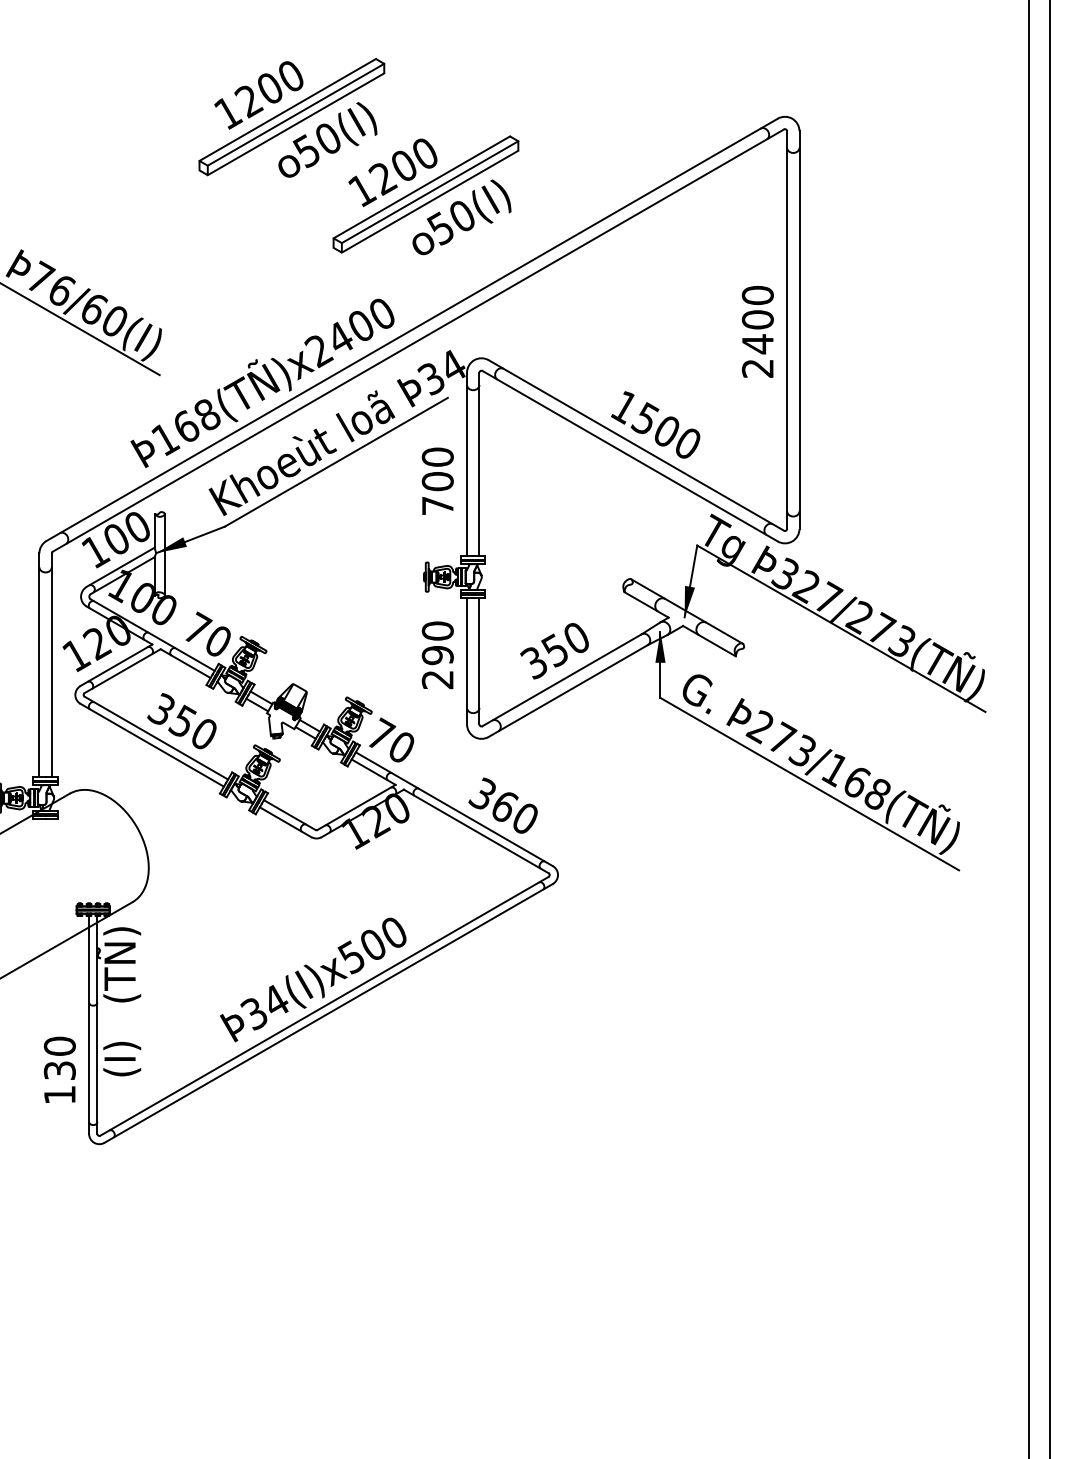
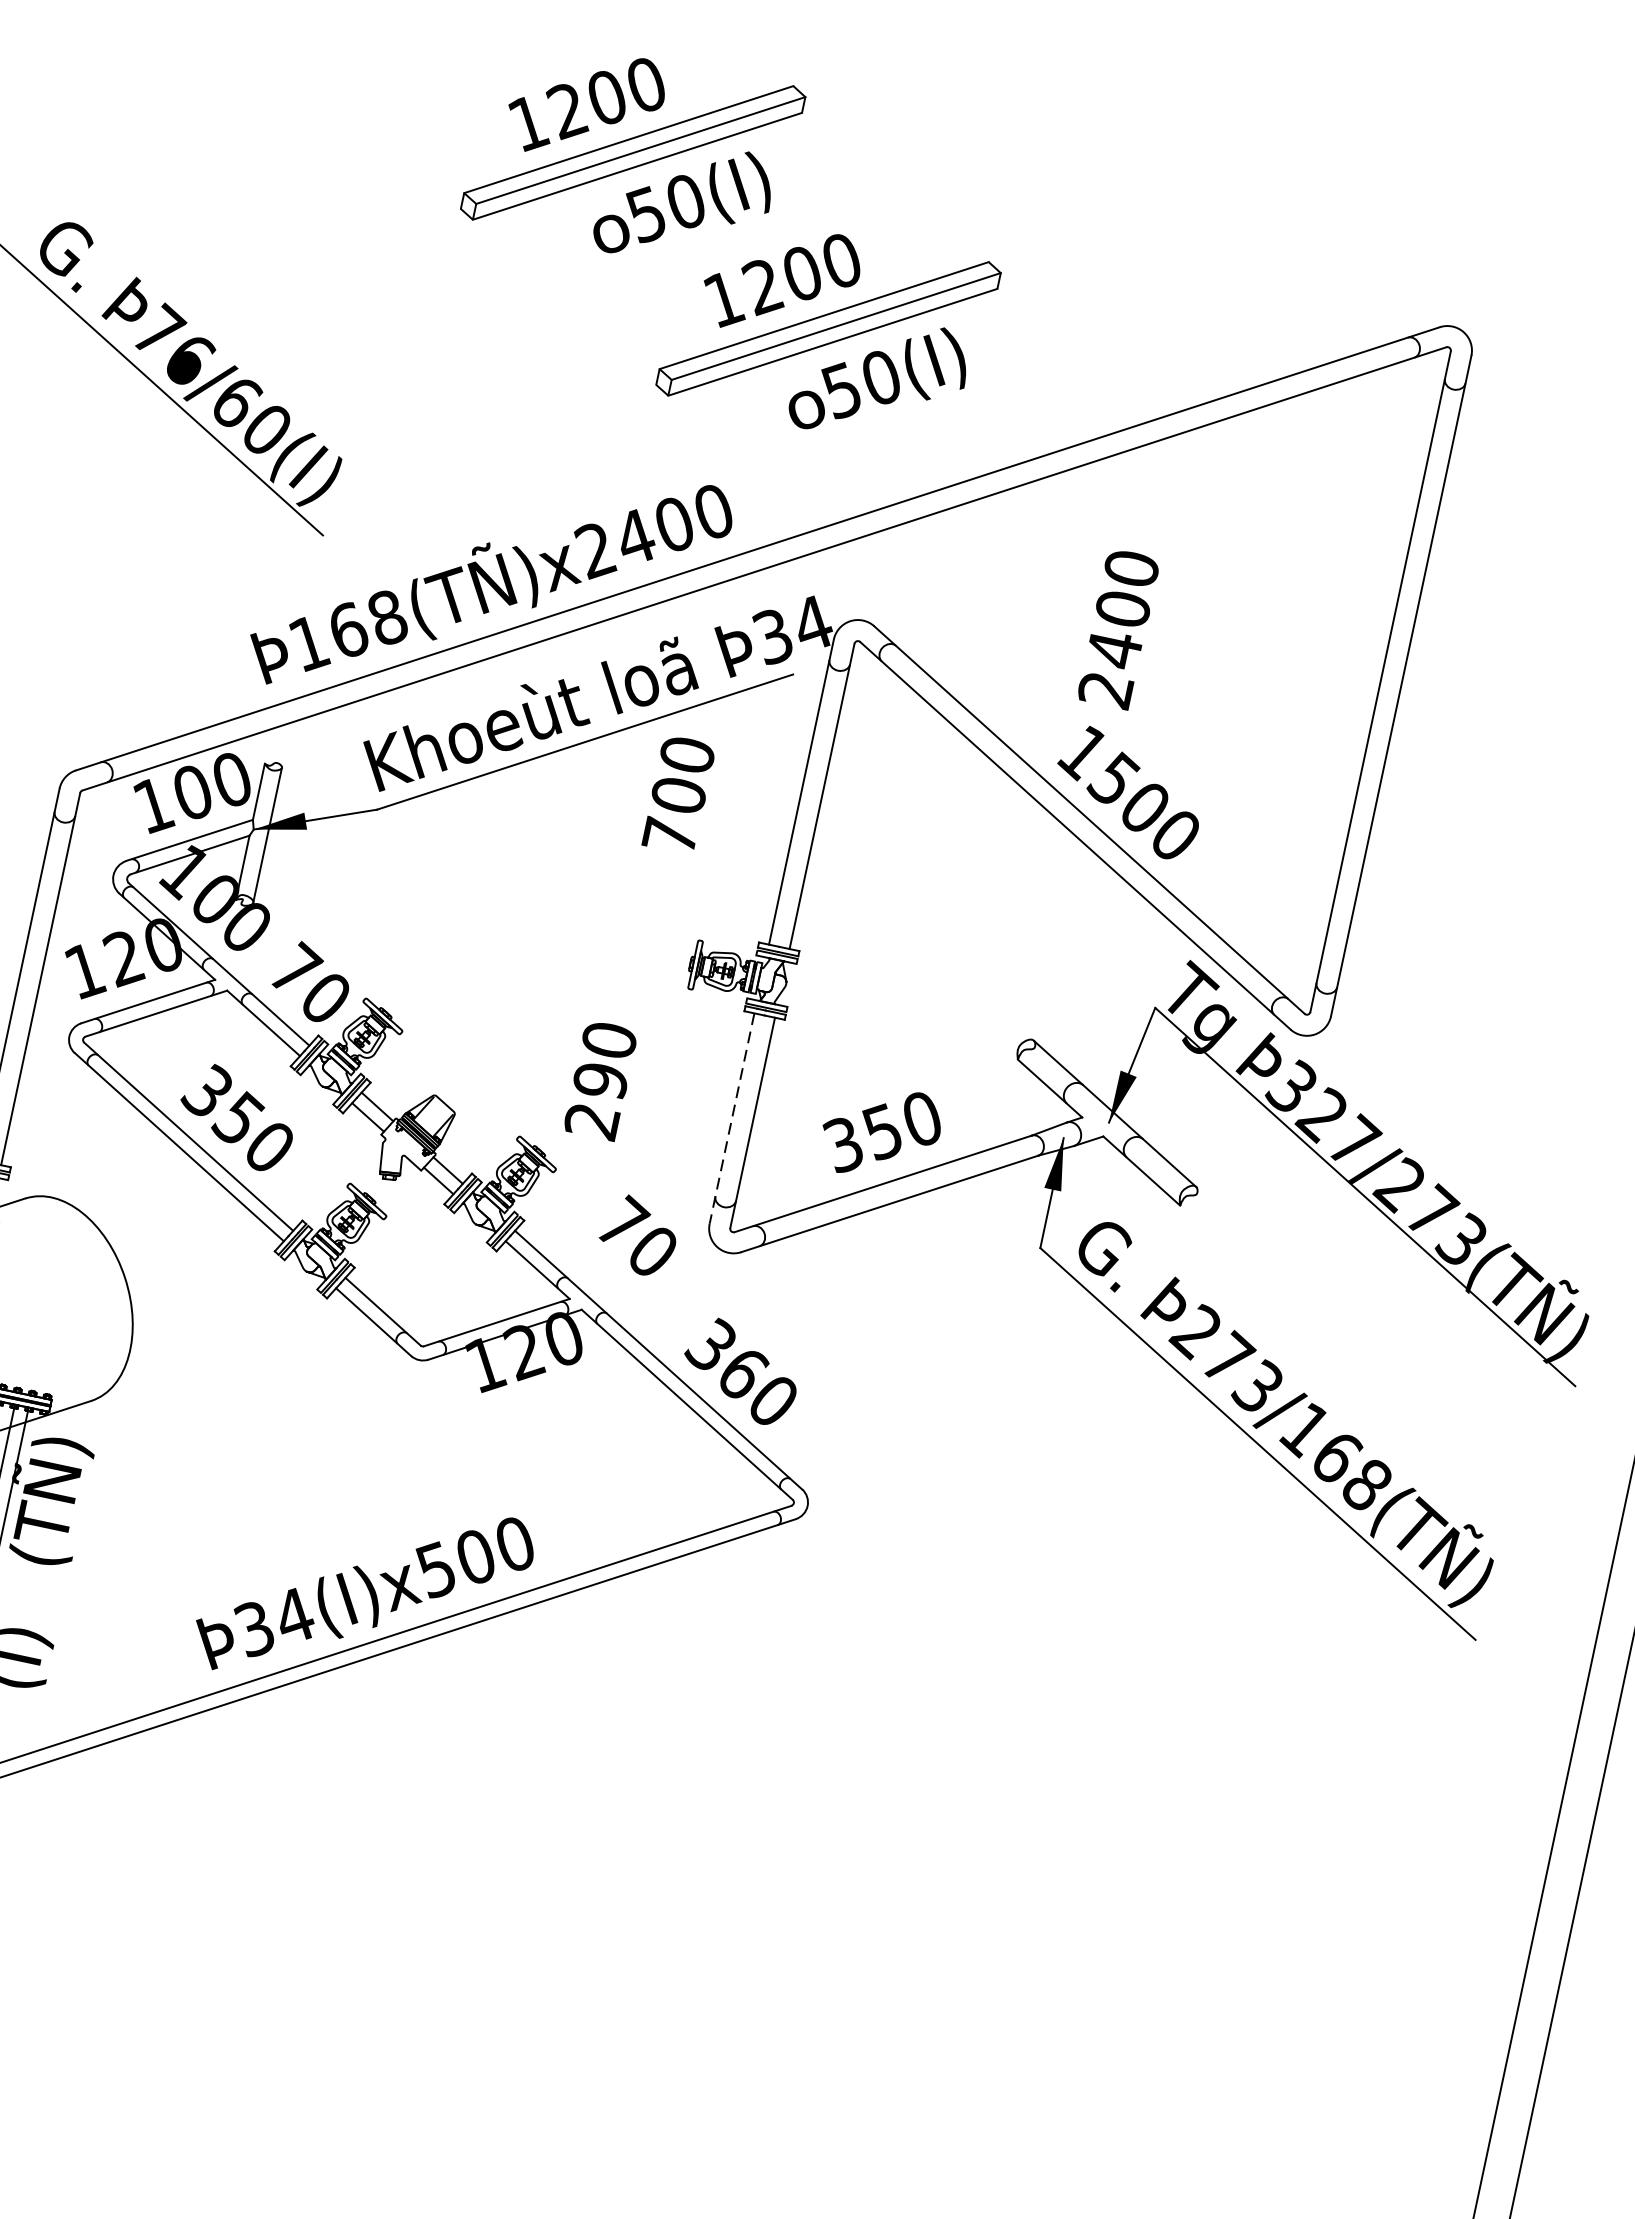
text: (757, 331) -> (1118, 628), moved
text: (437, 480) -> (678, 793), moved
text: (437, 655) -> (600, 1080), moved
line: (467, 661) -> (732, 1119), solid -> dashed
text: (391, 739) -> (638, 1234), moved

